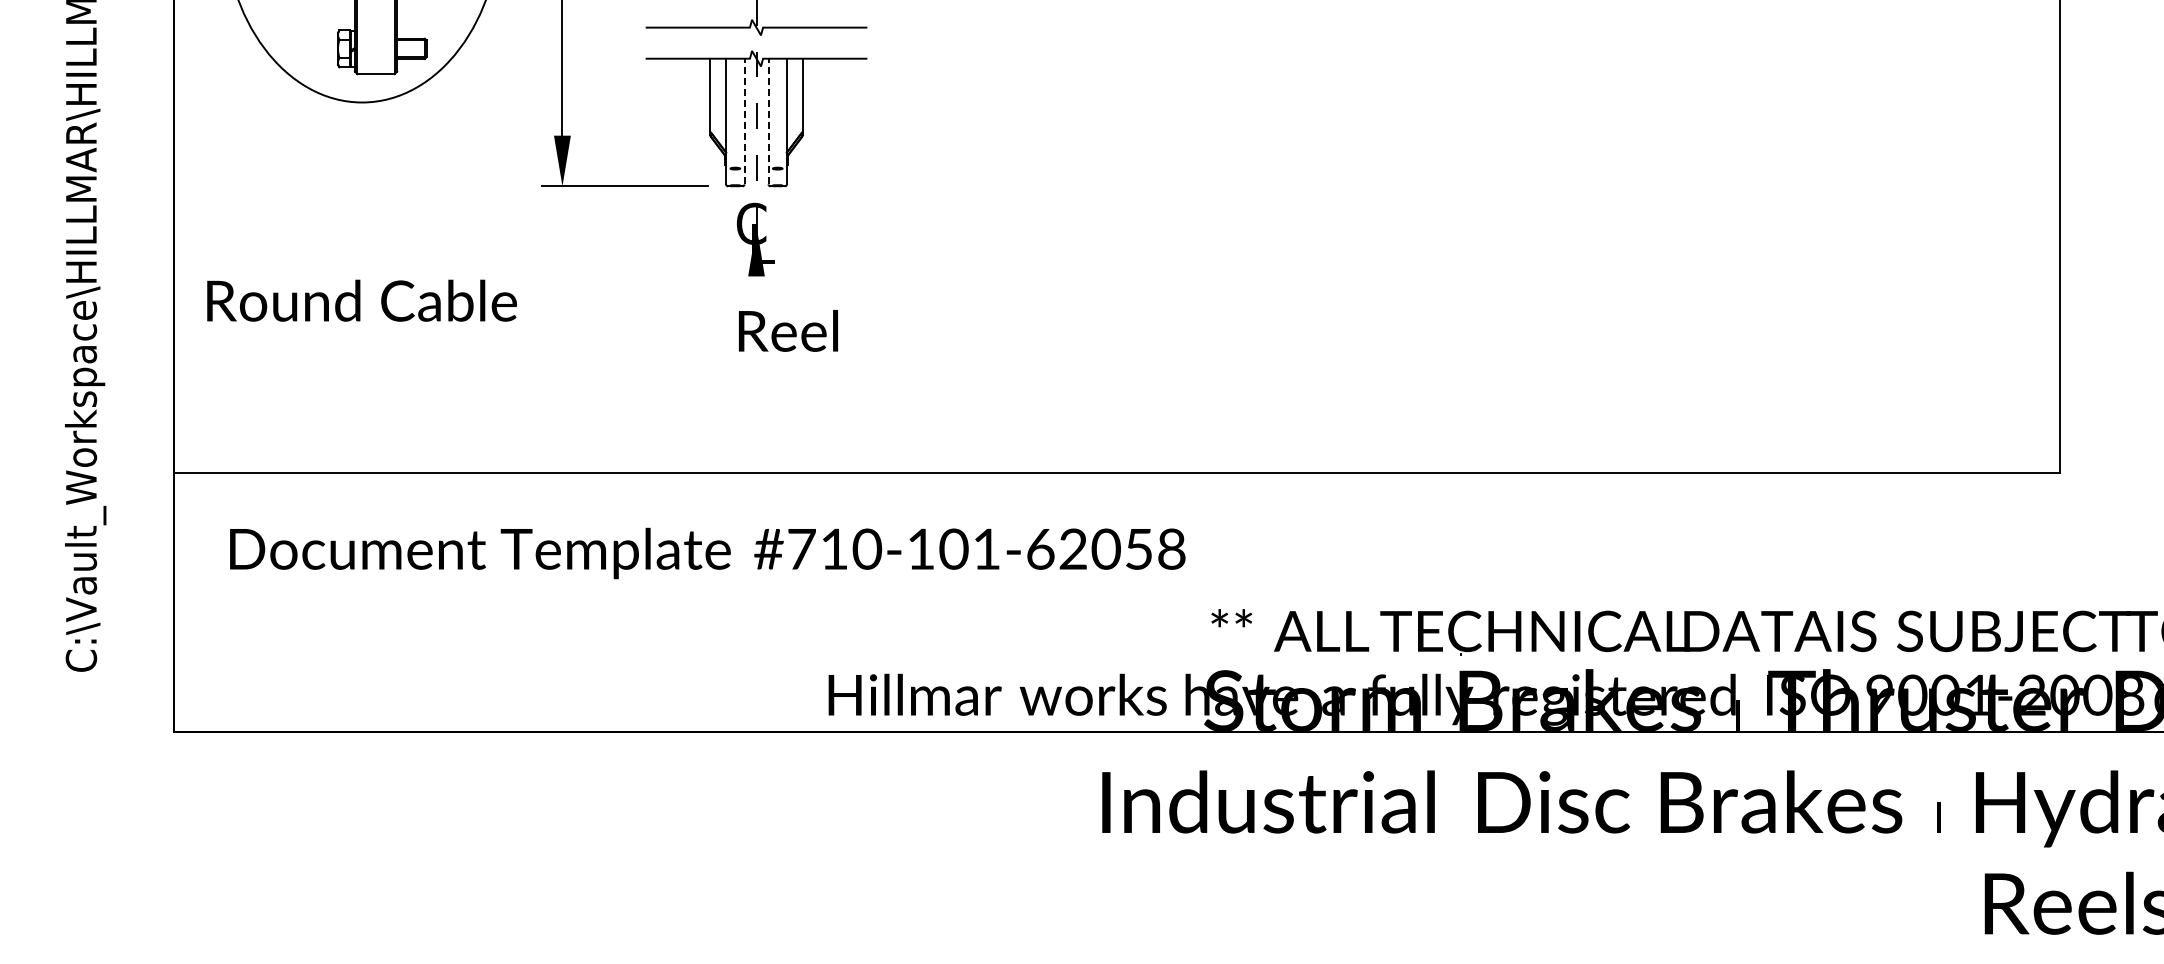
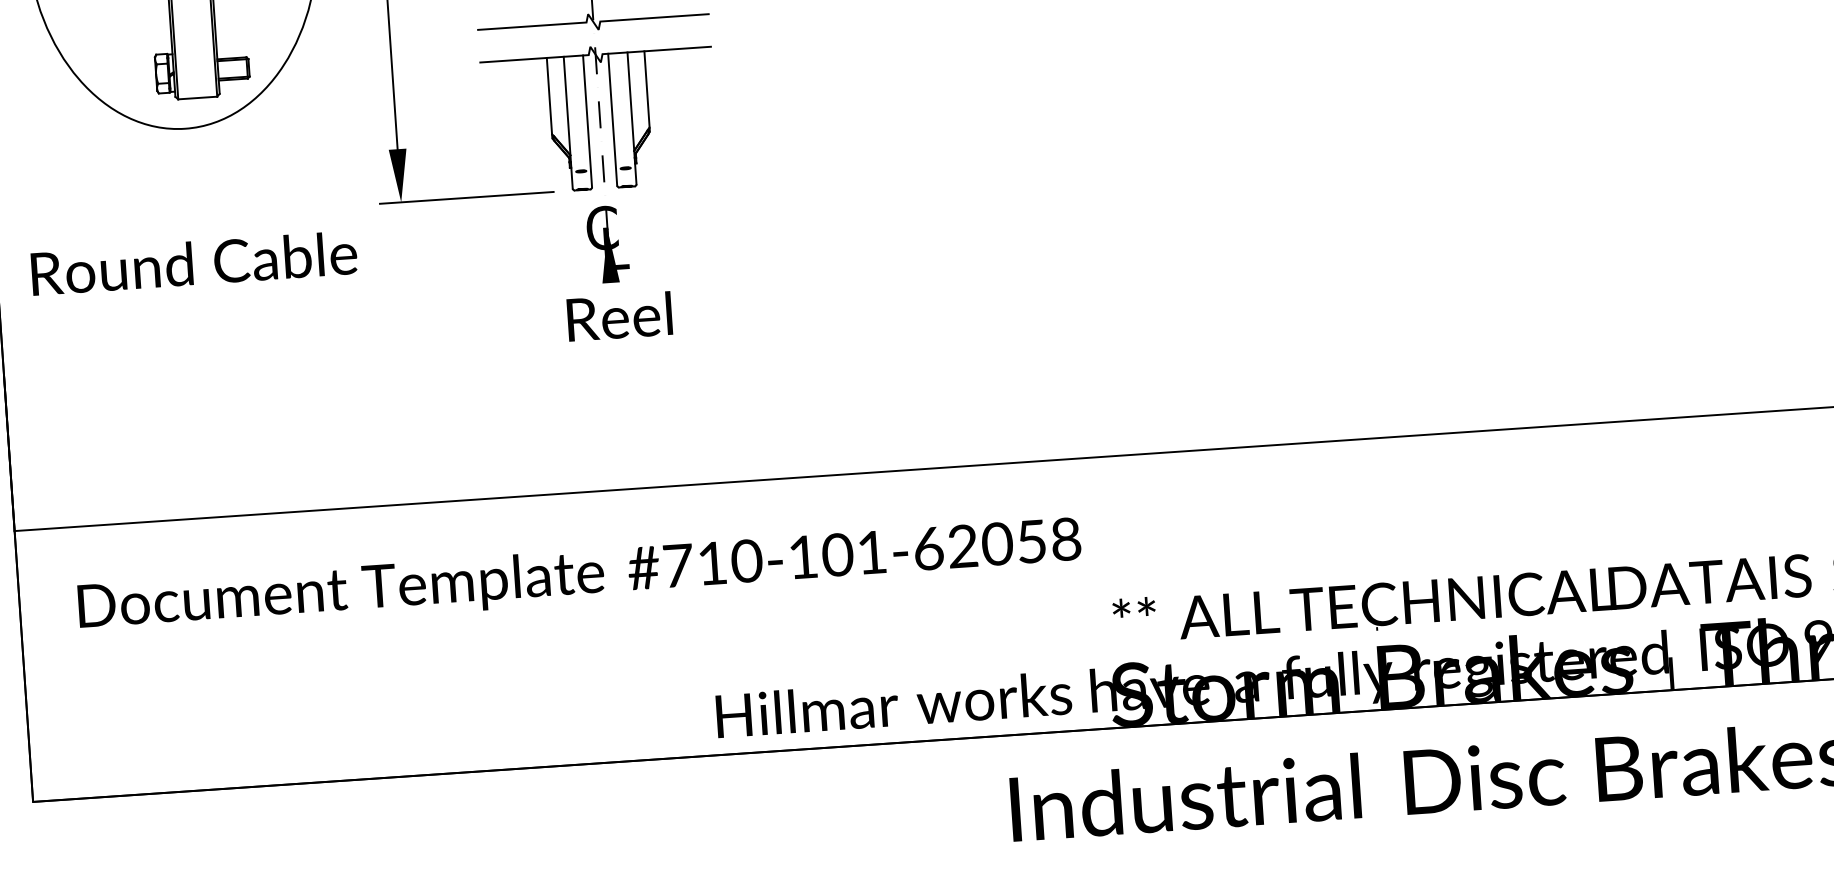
line: (744, 121) -> (587, 121), dashed -> solid
line: (768, 121) -> (612, 119), dashed -> solid
text: (361, 300) -> (193, 263), moved
text: (788, 330) -> (619, 316), moved

